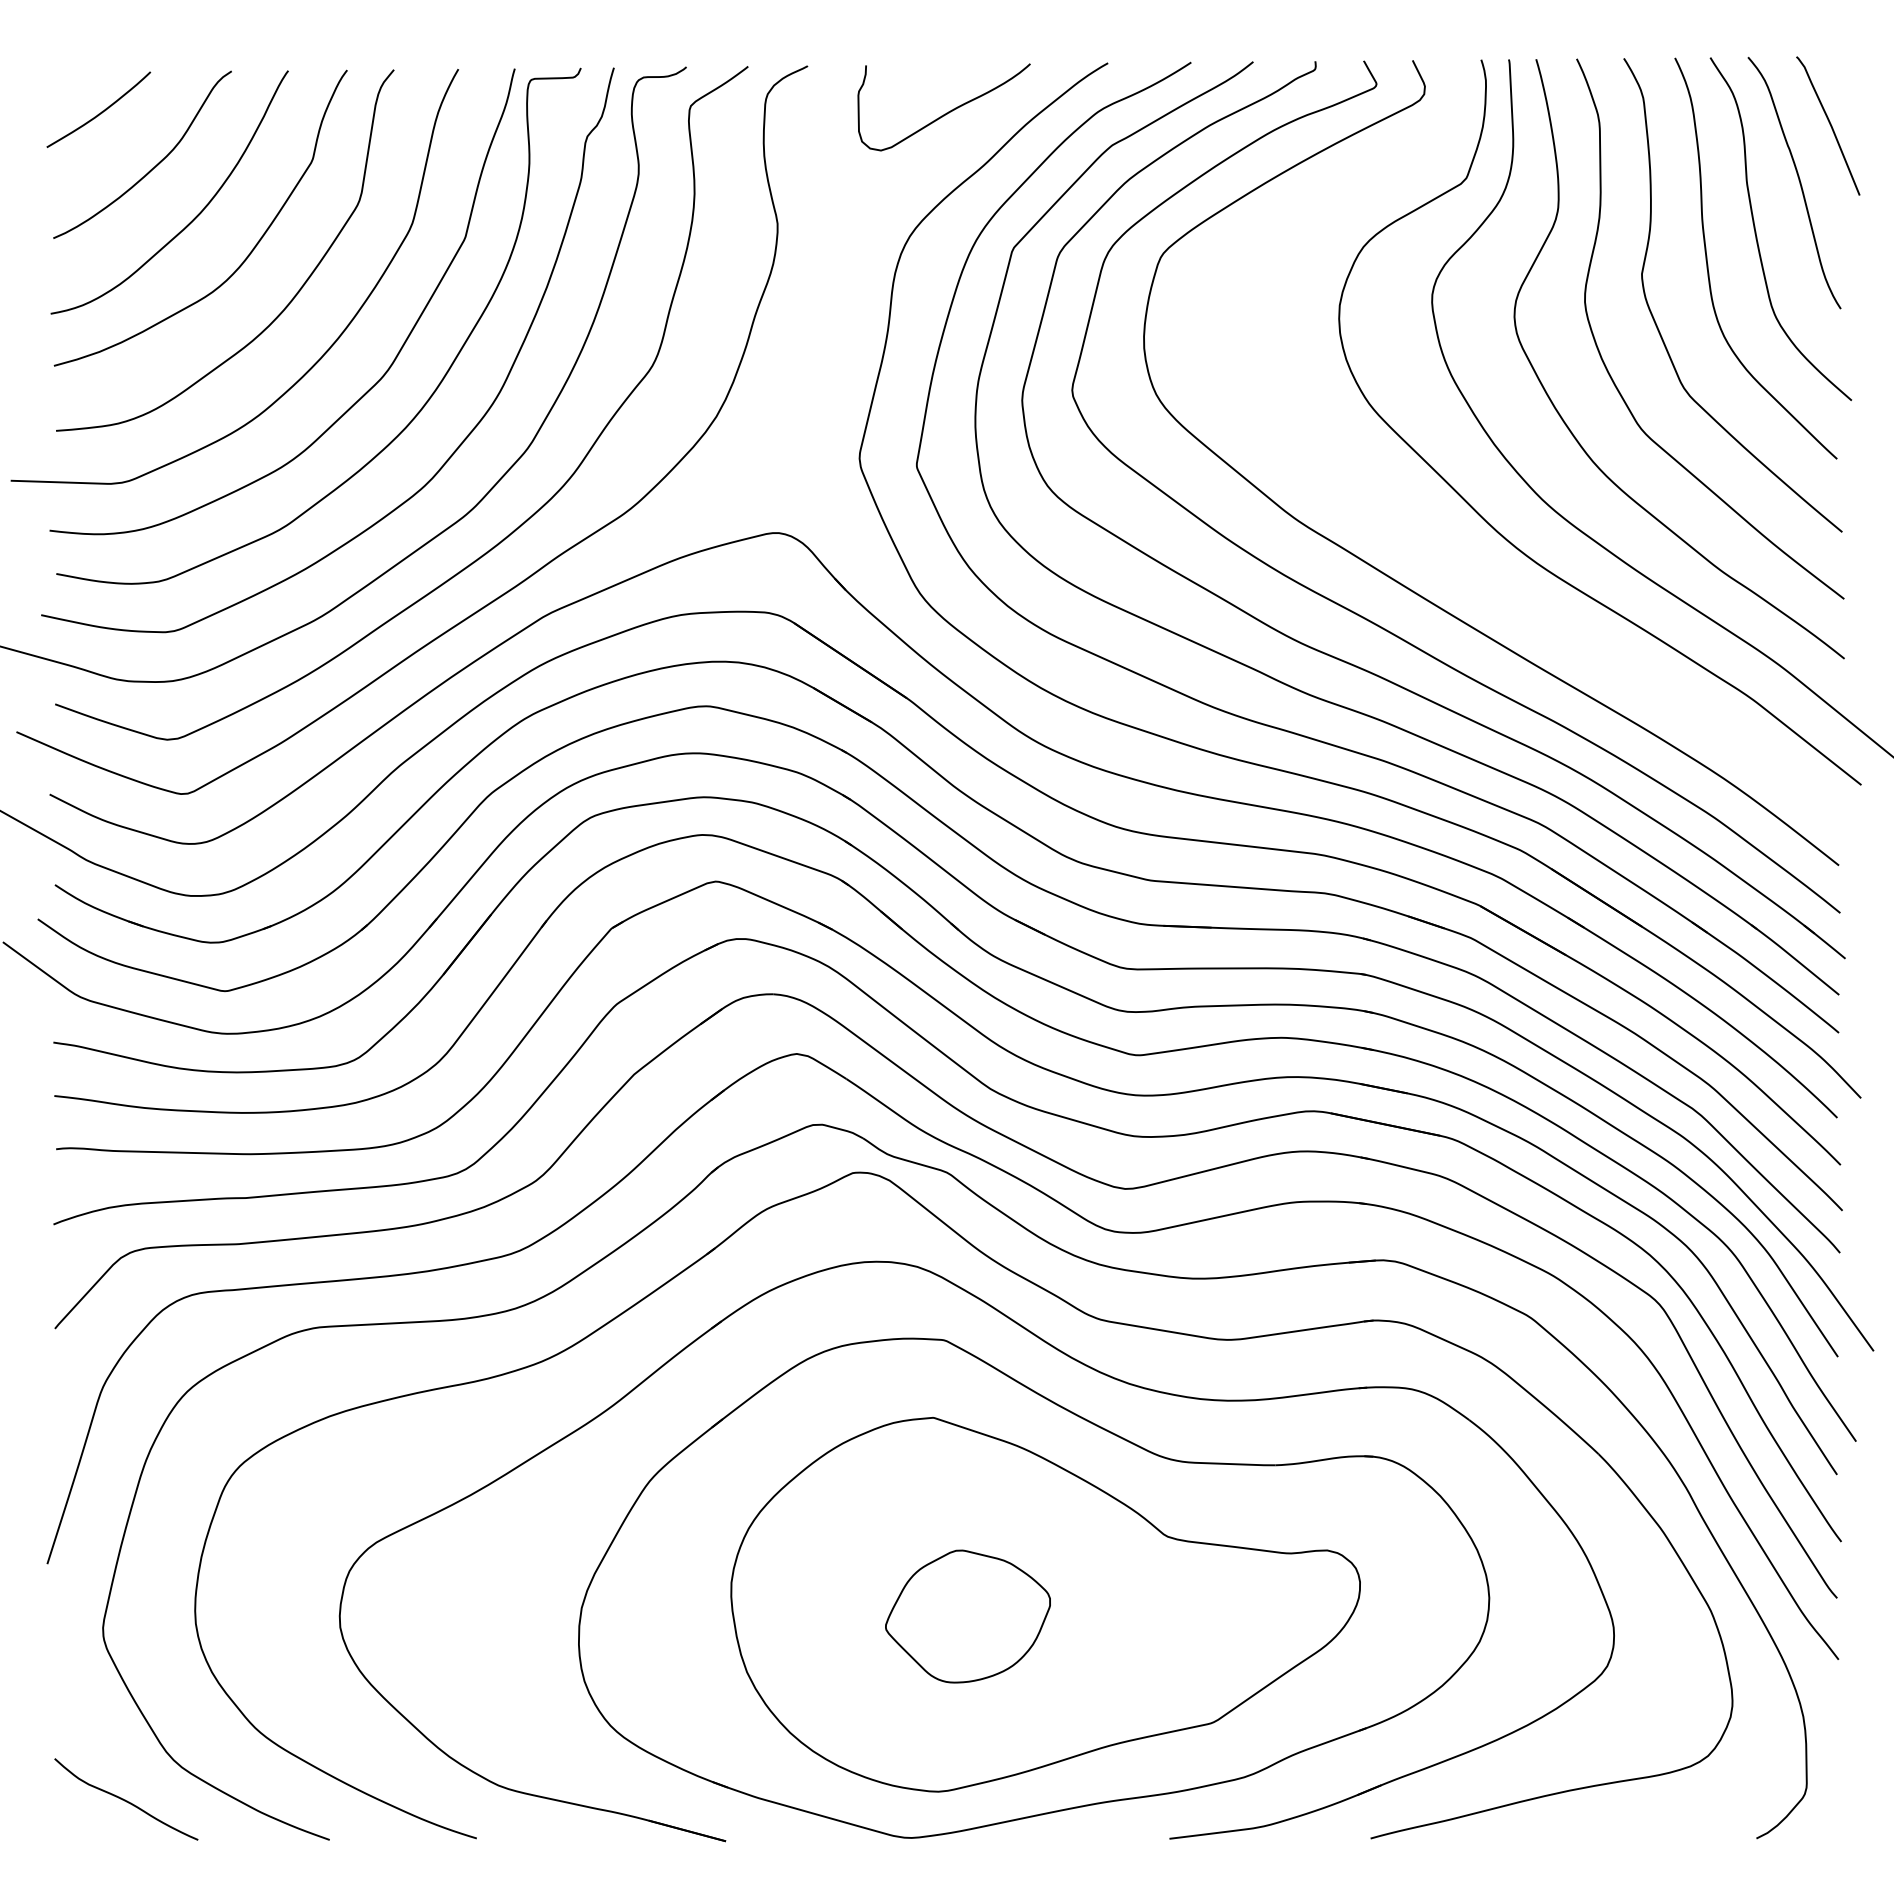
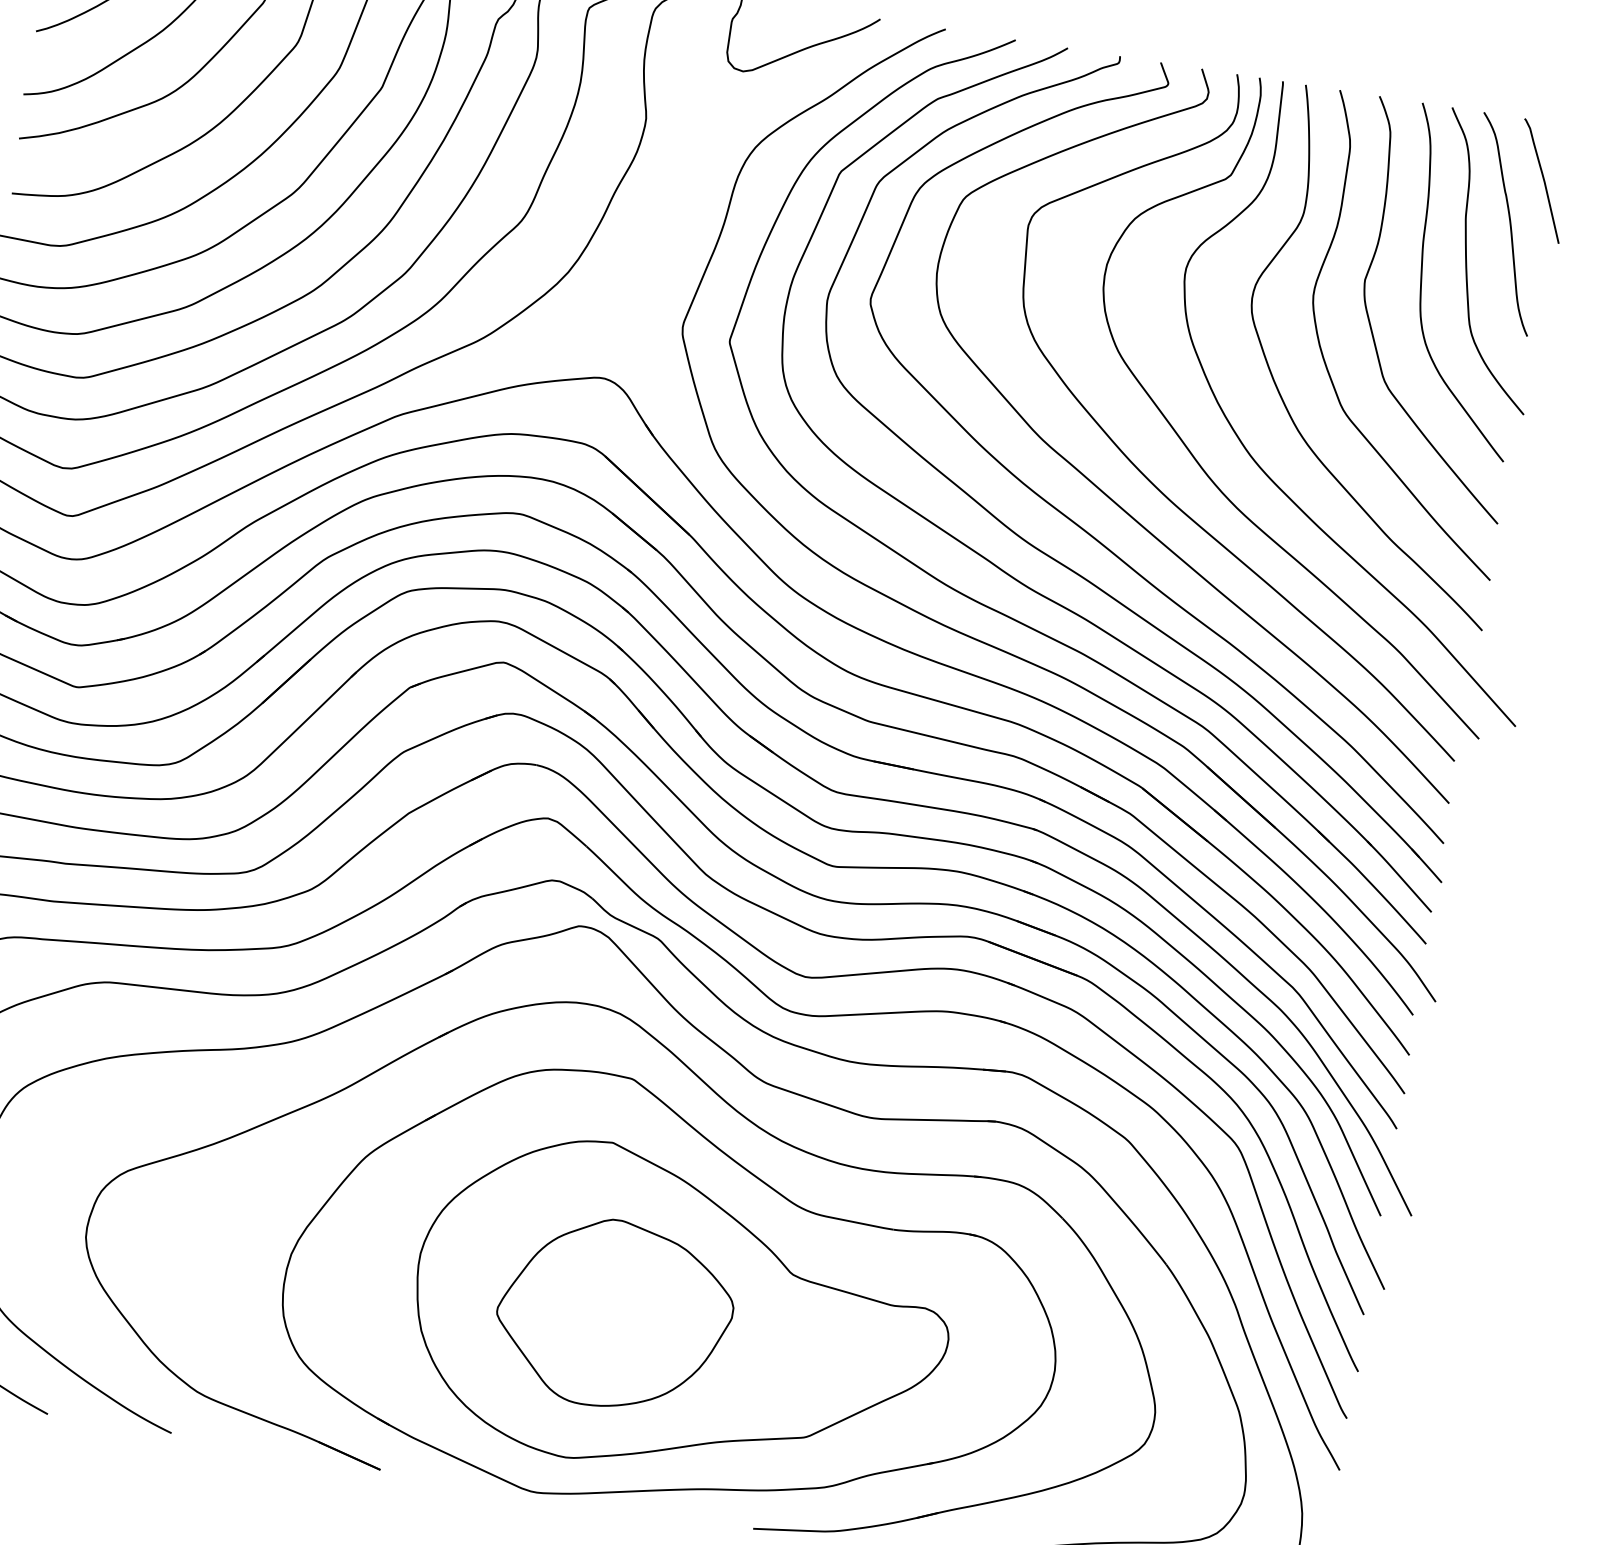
curve: (1454, 563) -> (1167, 497), added
part: (967, 1616) -> (614, 1314), size x1.67

